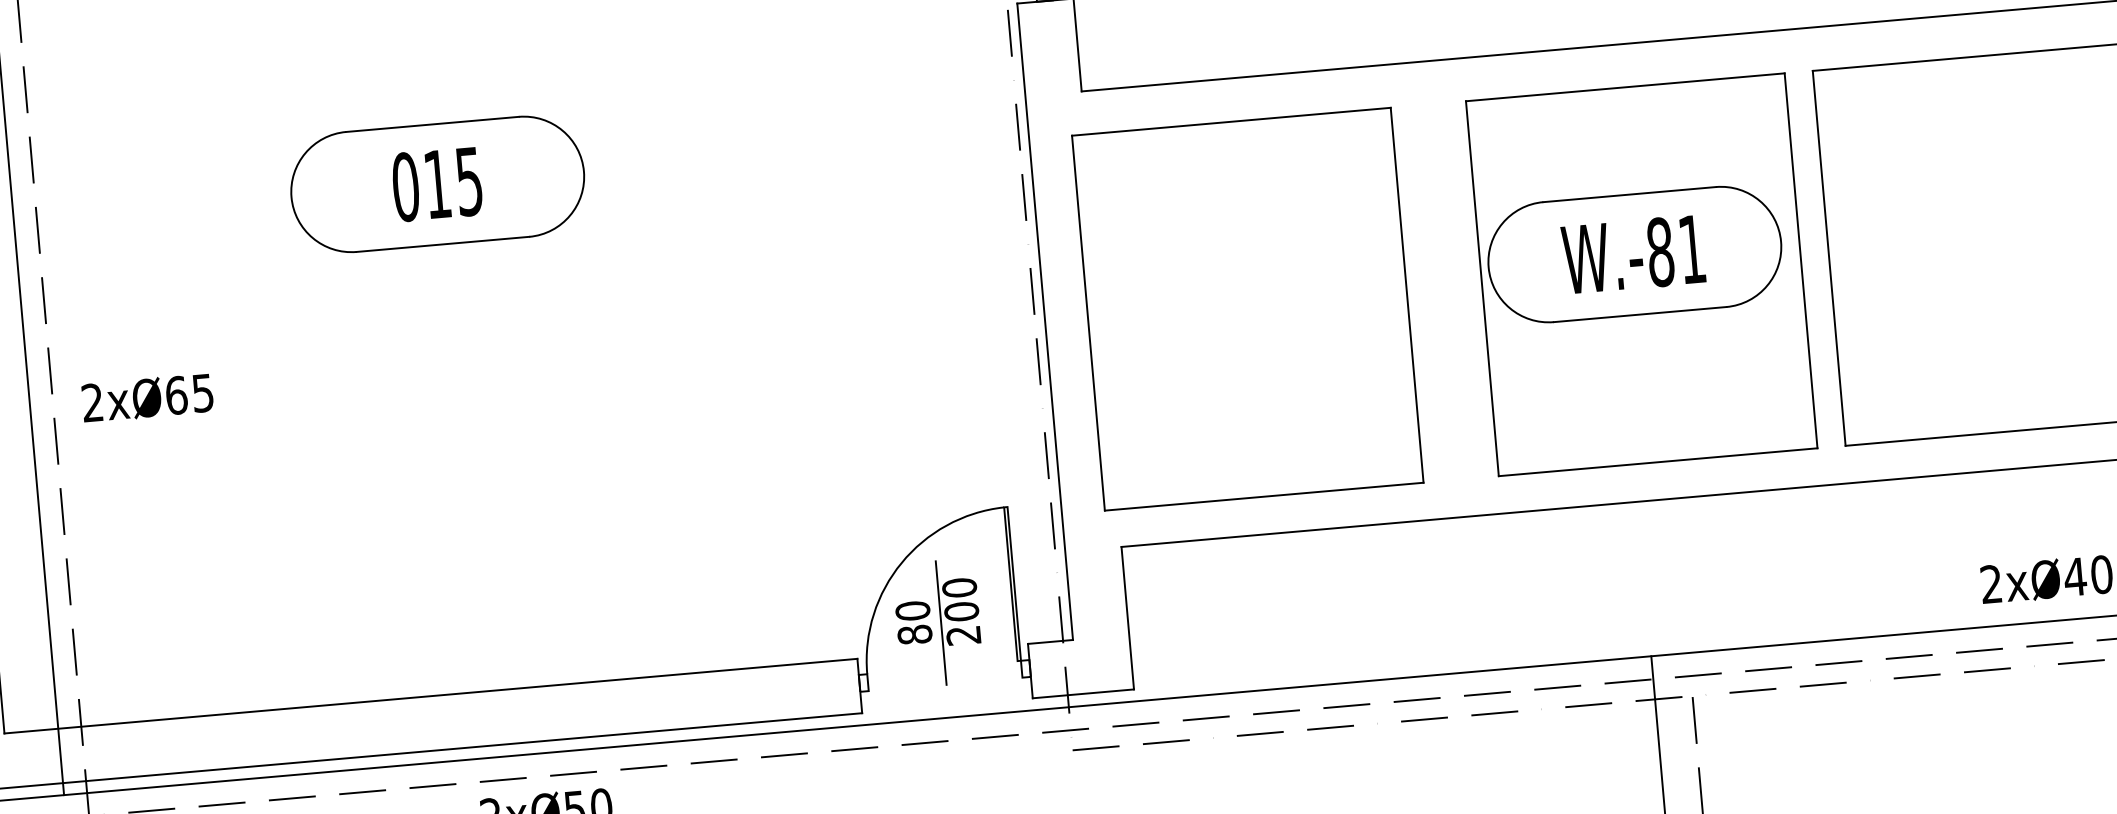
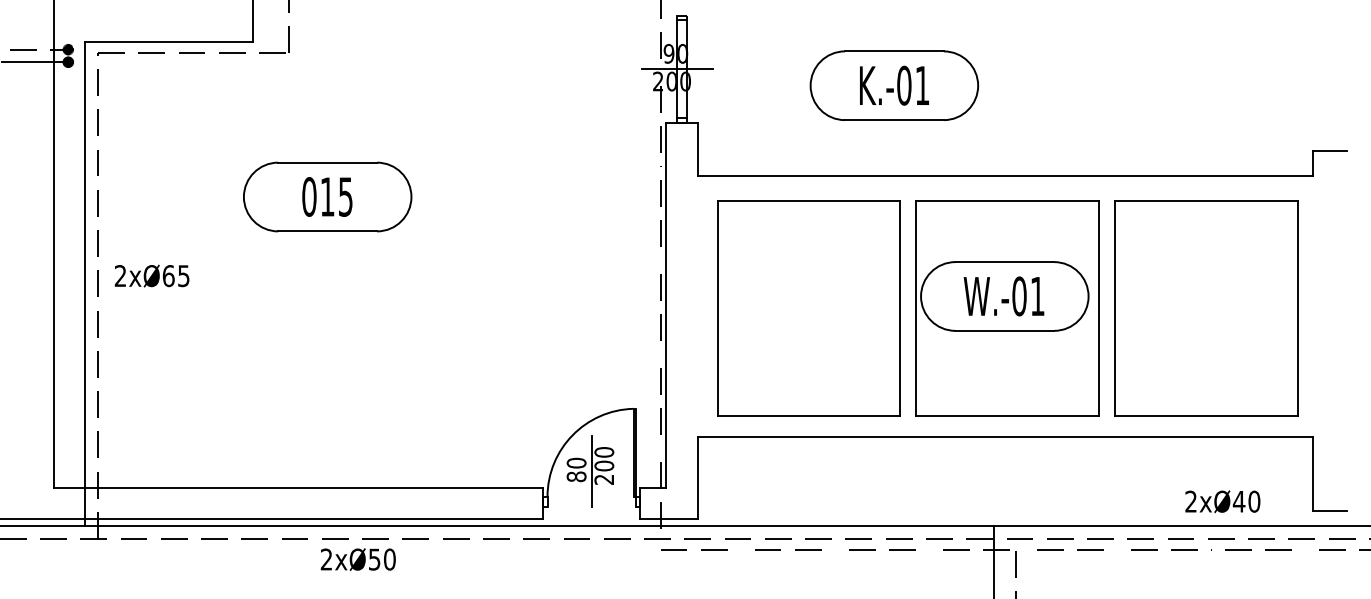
text: (1660, 252) -> (1019, 296), W.-81 -> W.-01
part: (1246, 309) -> (808, 308), moved
text: (146, 397) -> (151, 275), moved

